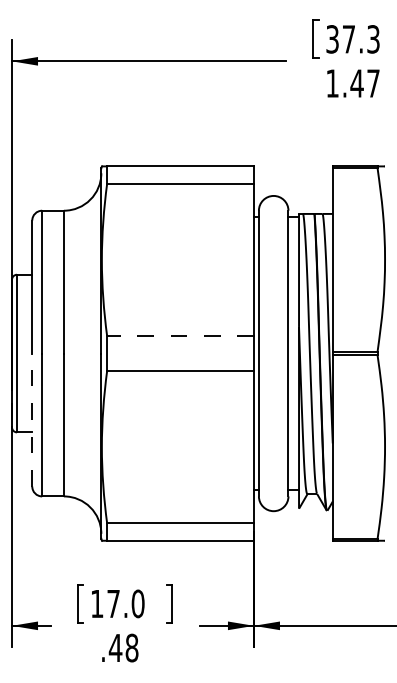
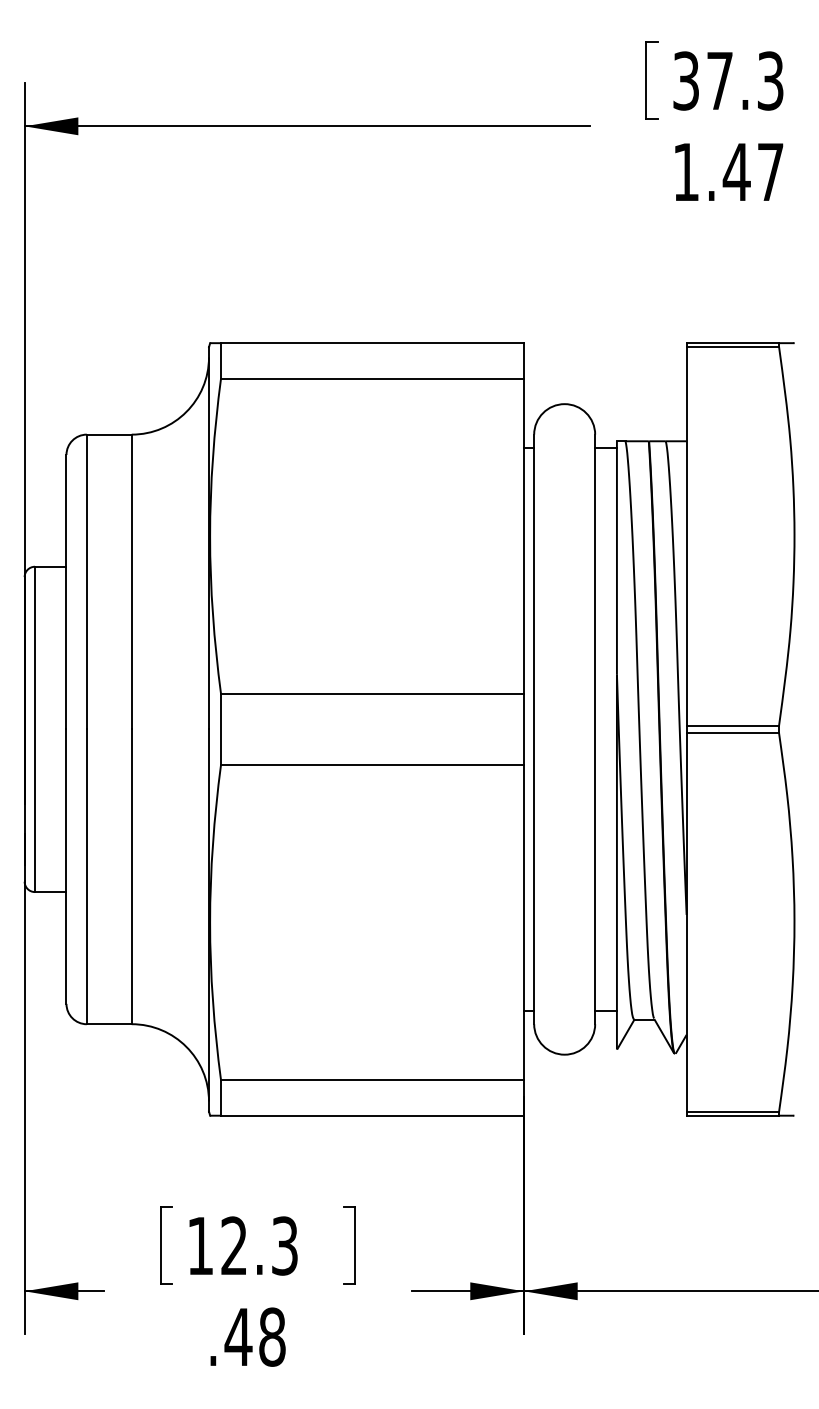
line: (180, 336) -> (372, 694), dashed -> solid
line: (32, 419) -> (66, 865), dashed -> solid
text: (125, 603) -> (258, 1245), 17.0 -> 12.3

